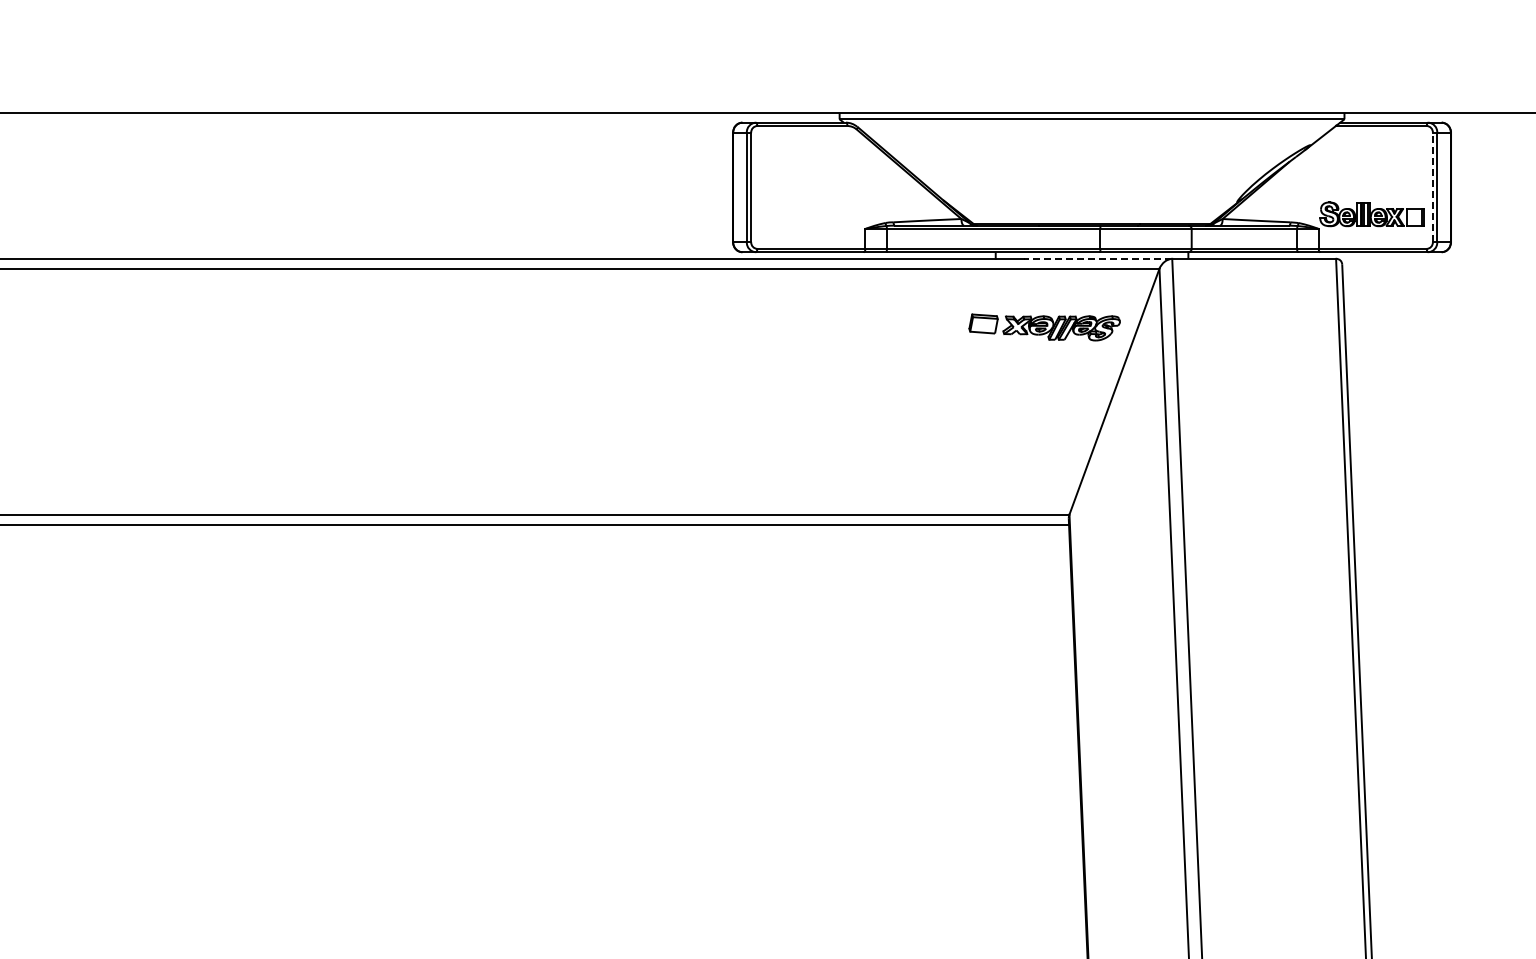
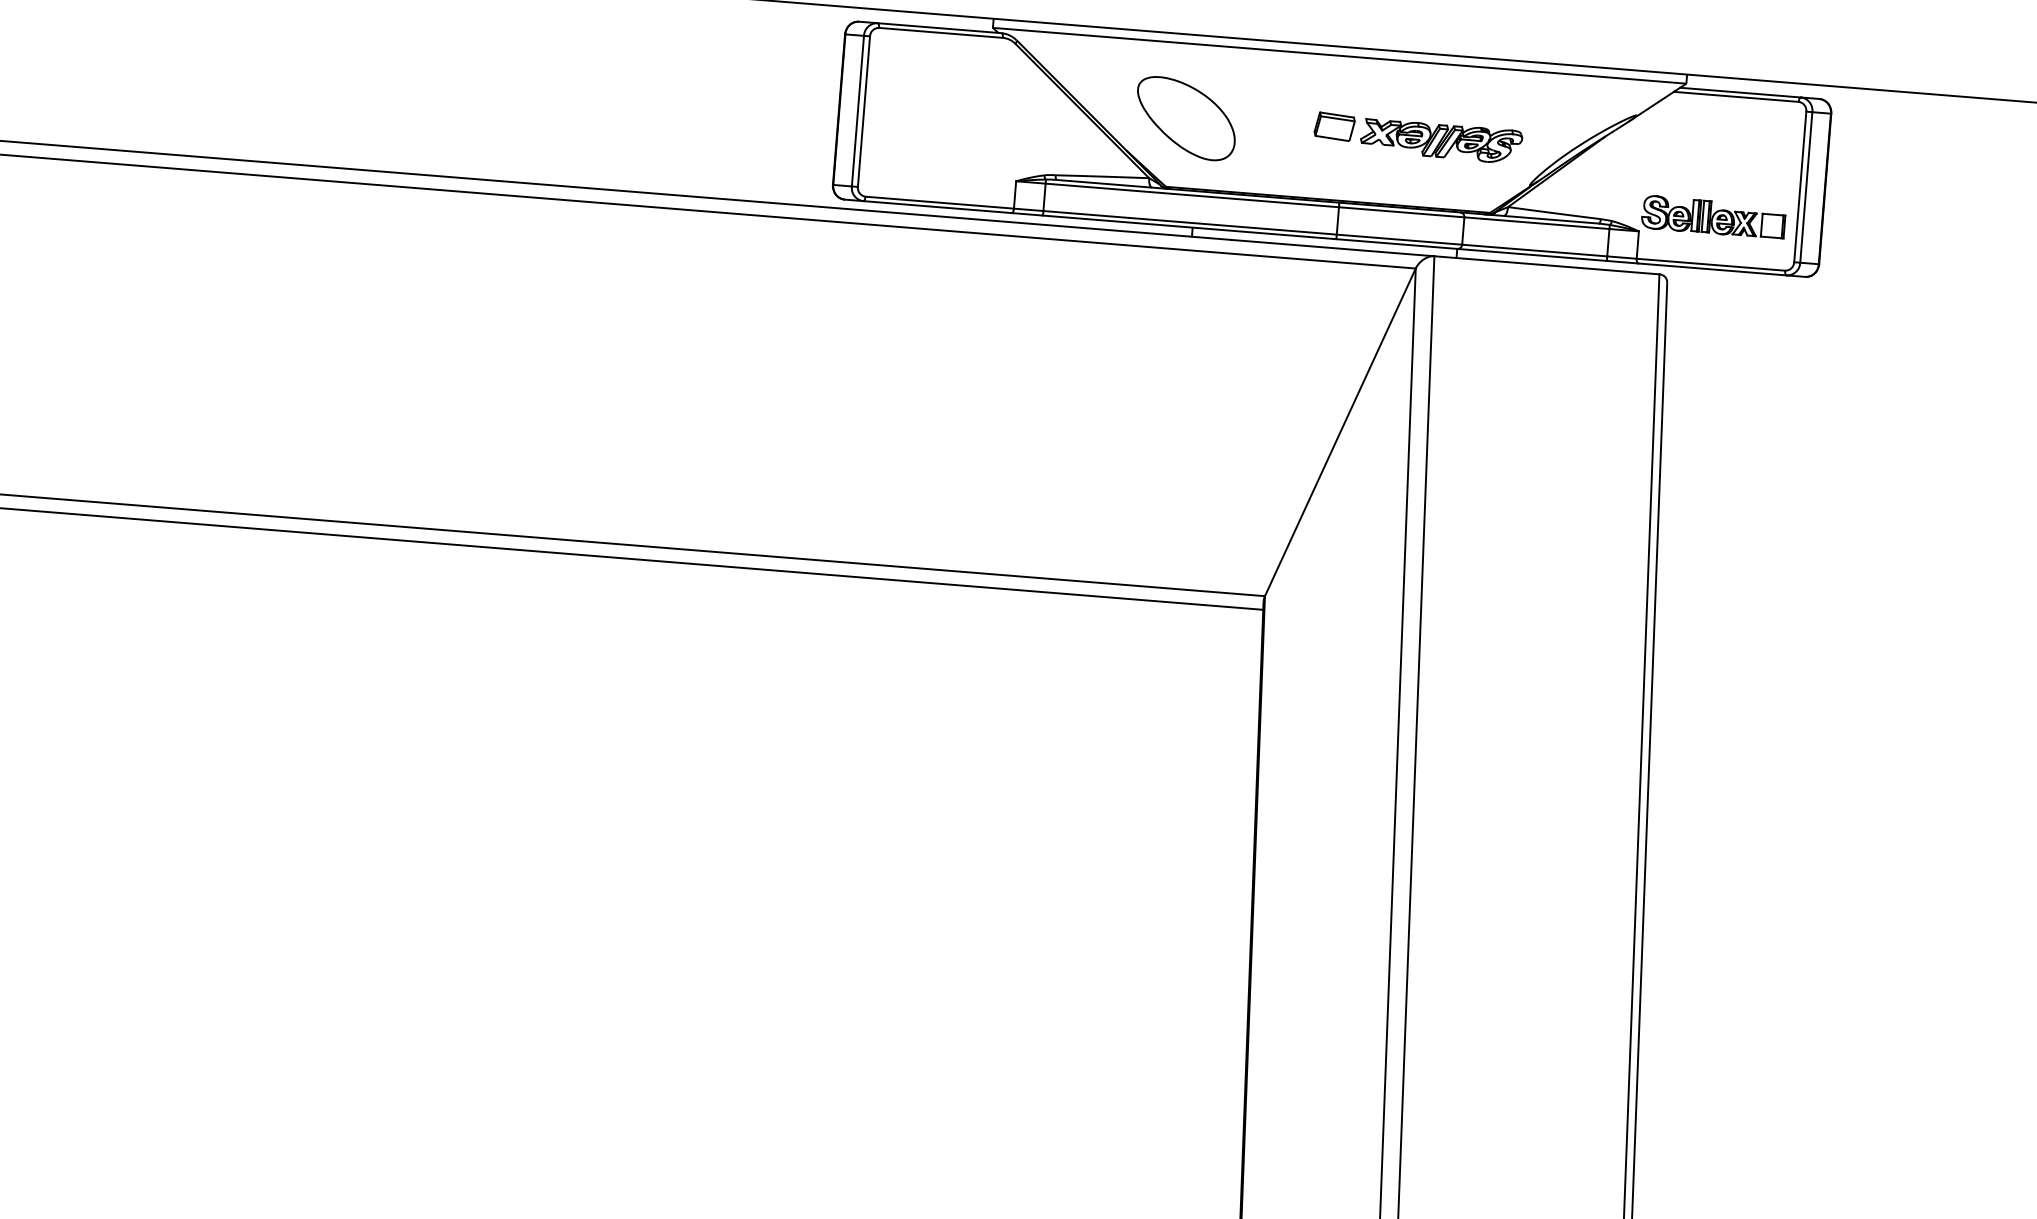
part: (984, 173) -> (1185, 118), added
line: (1432, 187) -> (1799, 187), dashed -> solid
line: (1098, 258) -> (1333, 247), dashed -> solid
part: (1044, 327) -> (1417, 138), moved

